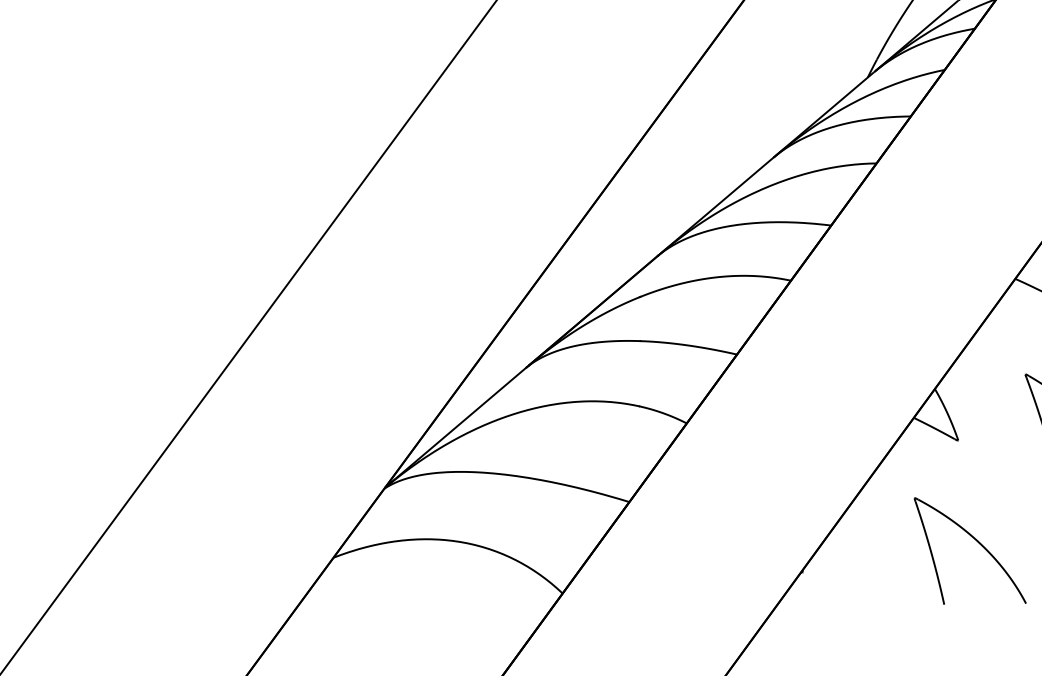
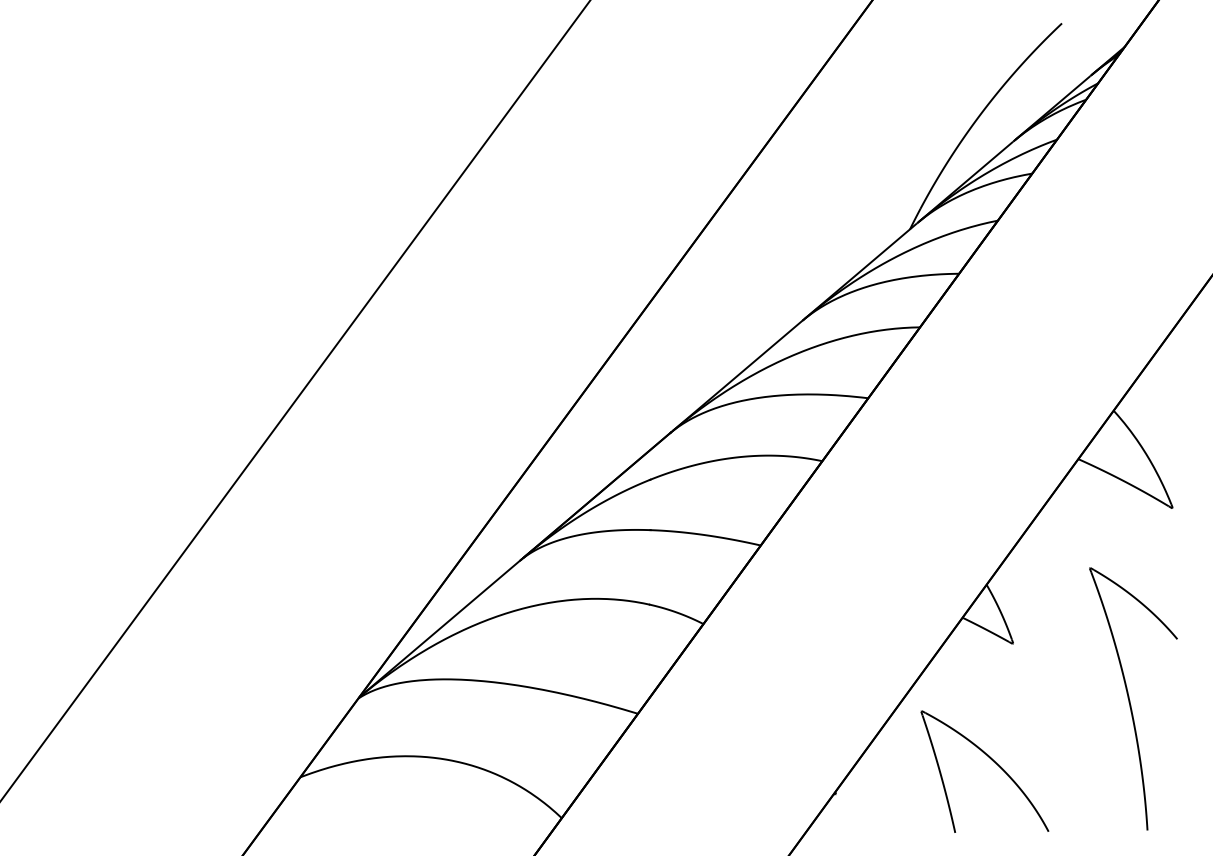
part: (976, 542) -> (992, 761), moved

